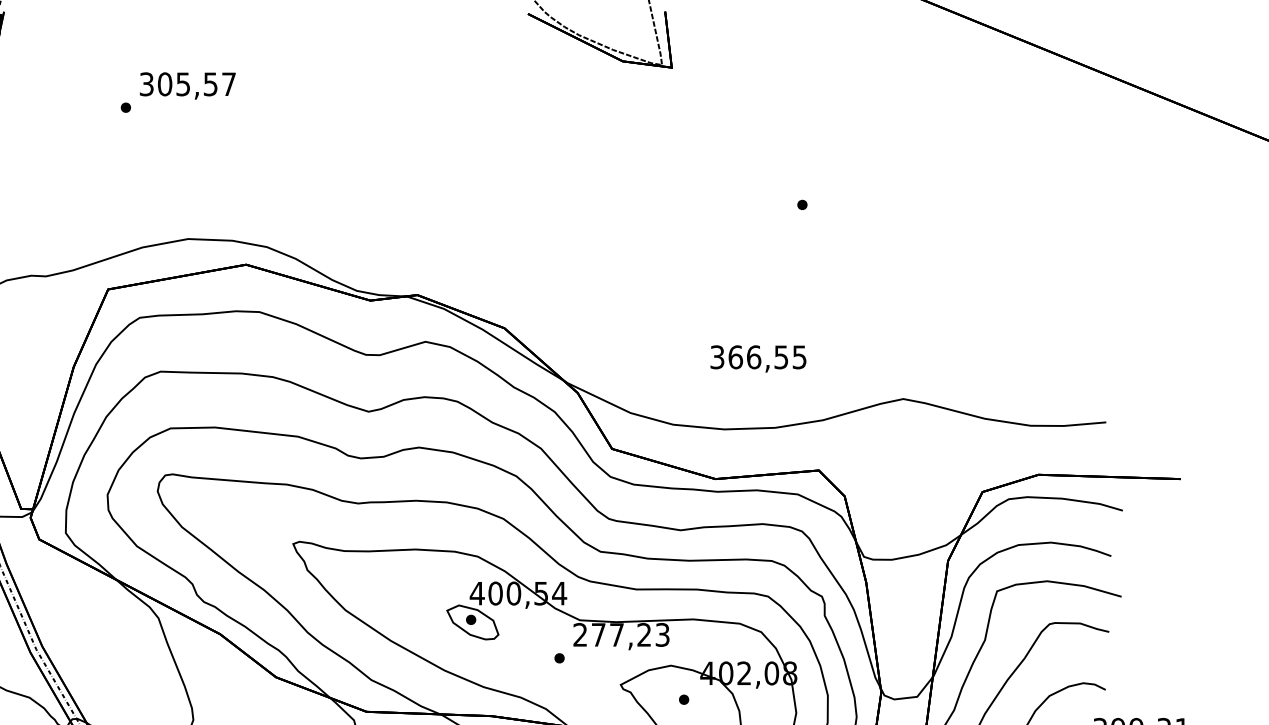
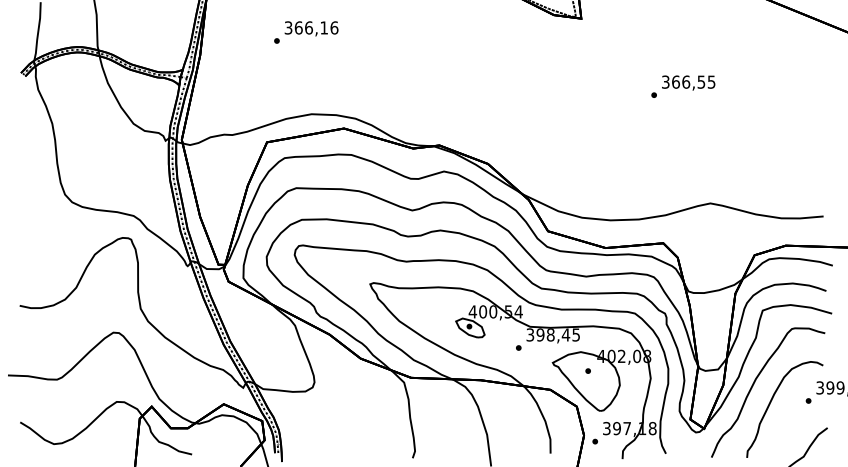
text: (196, 83) -> (316, 27), 305,57 -> 366,16
text: (758, 357) -> (688, 82), moved
text: (620, 634) -> (552, 334), 277,23 -> 398,45

